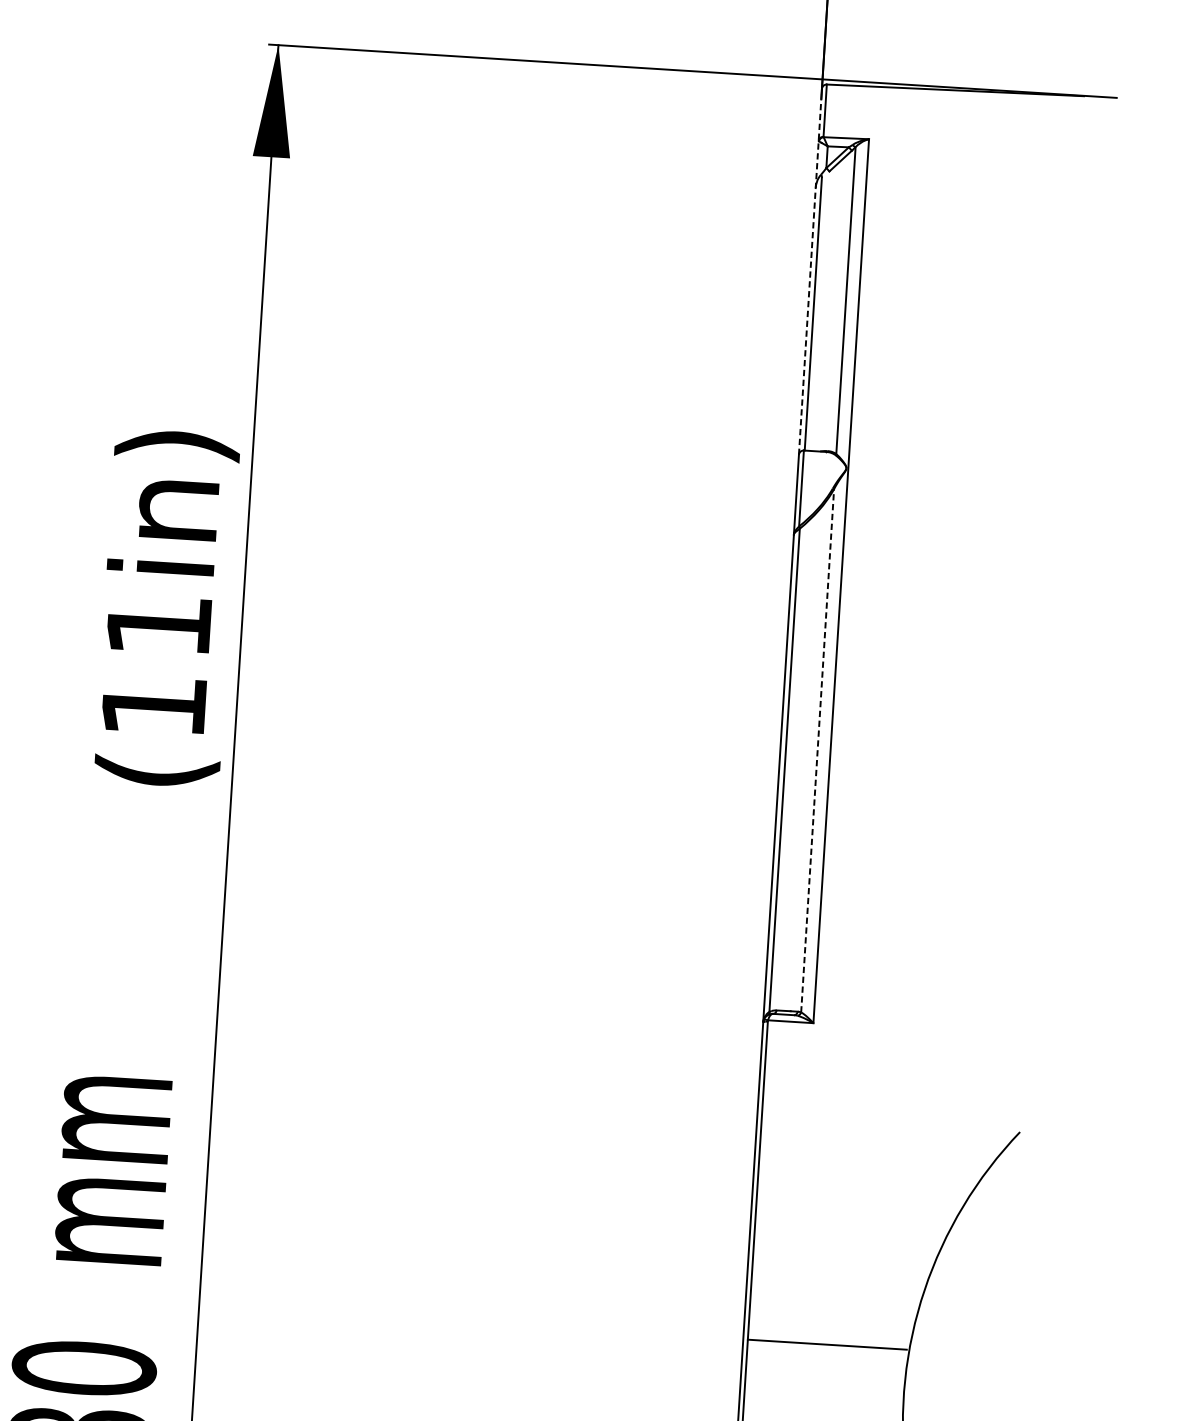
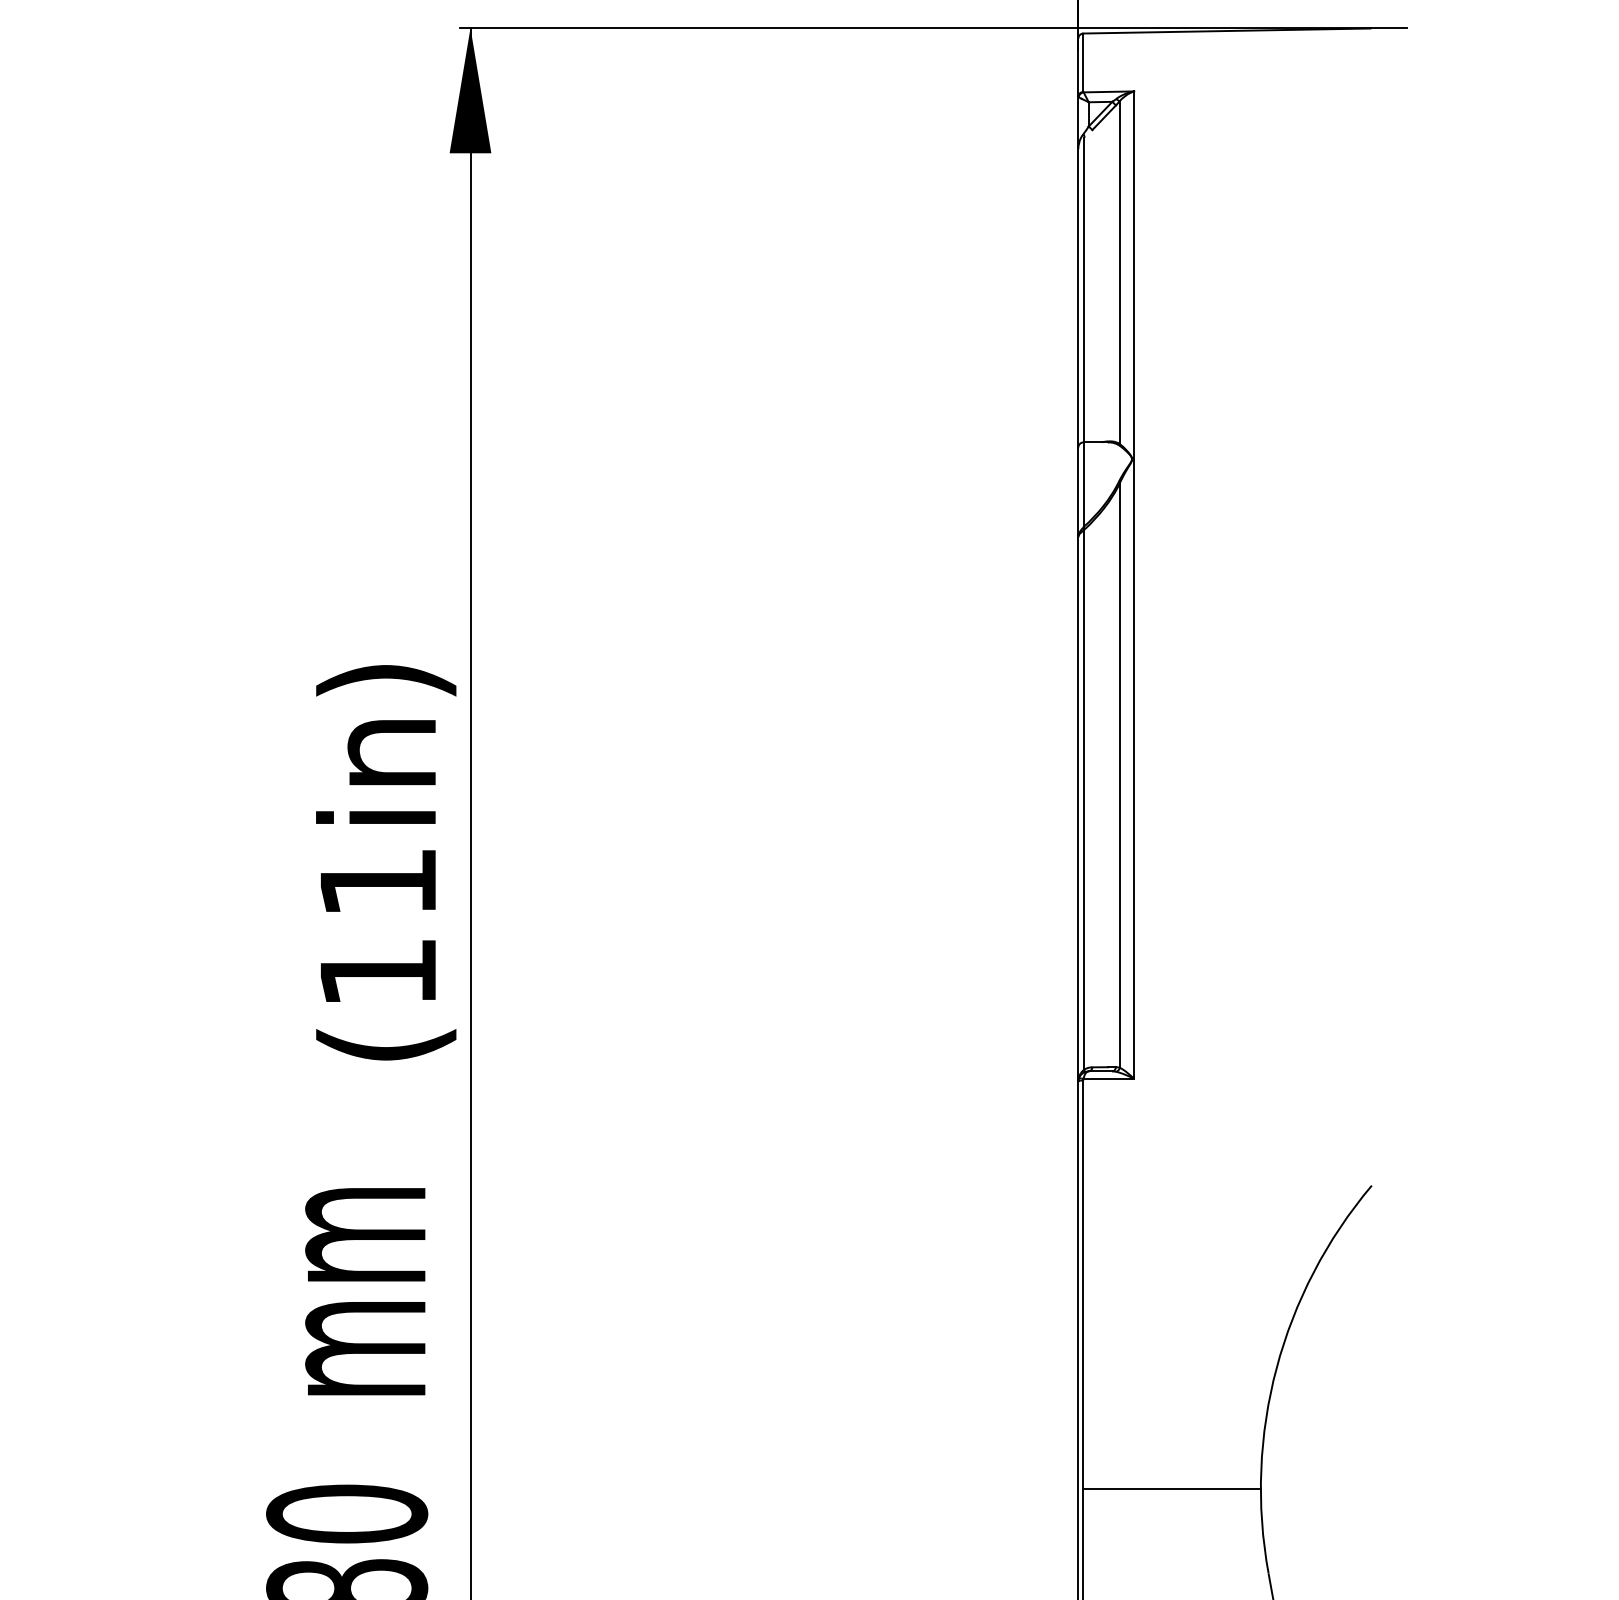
line: (810, 271) -> (1078, 242), dashed -> solid
text: (167, 608) -> (386, 862), moved
line: (817, 750) -> (1119, 775), dashed -> solid
line: (827, 1344) -> (1172, 1488), moved

